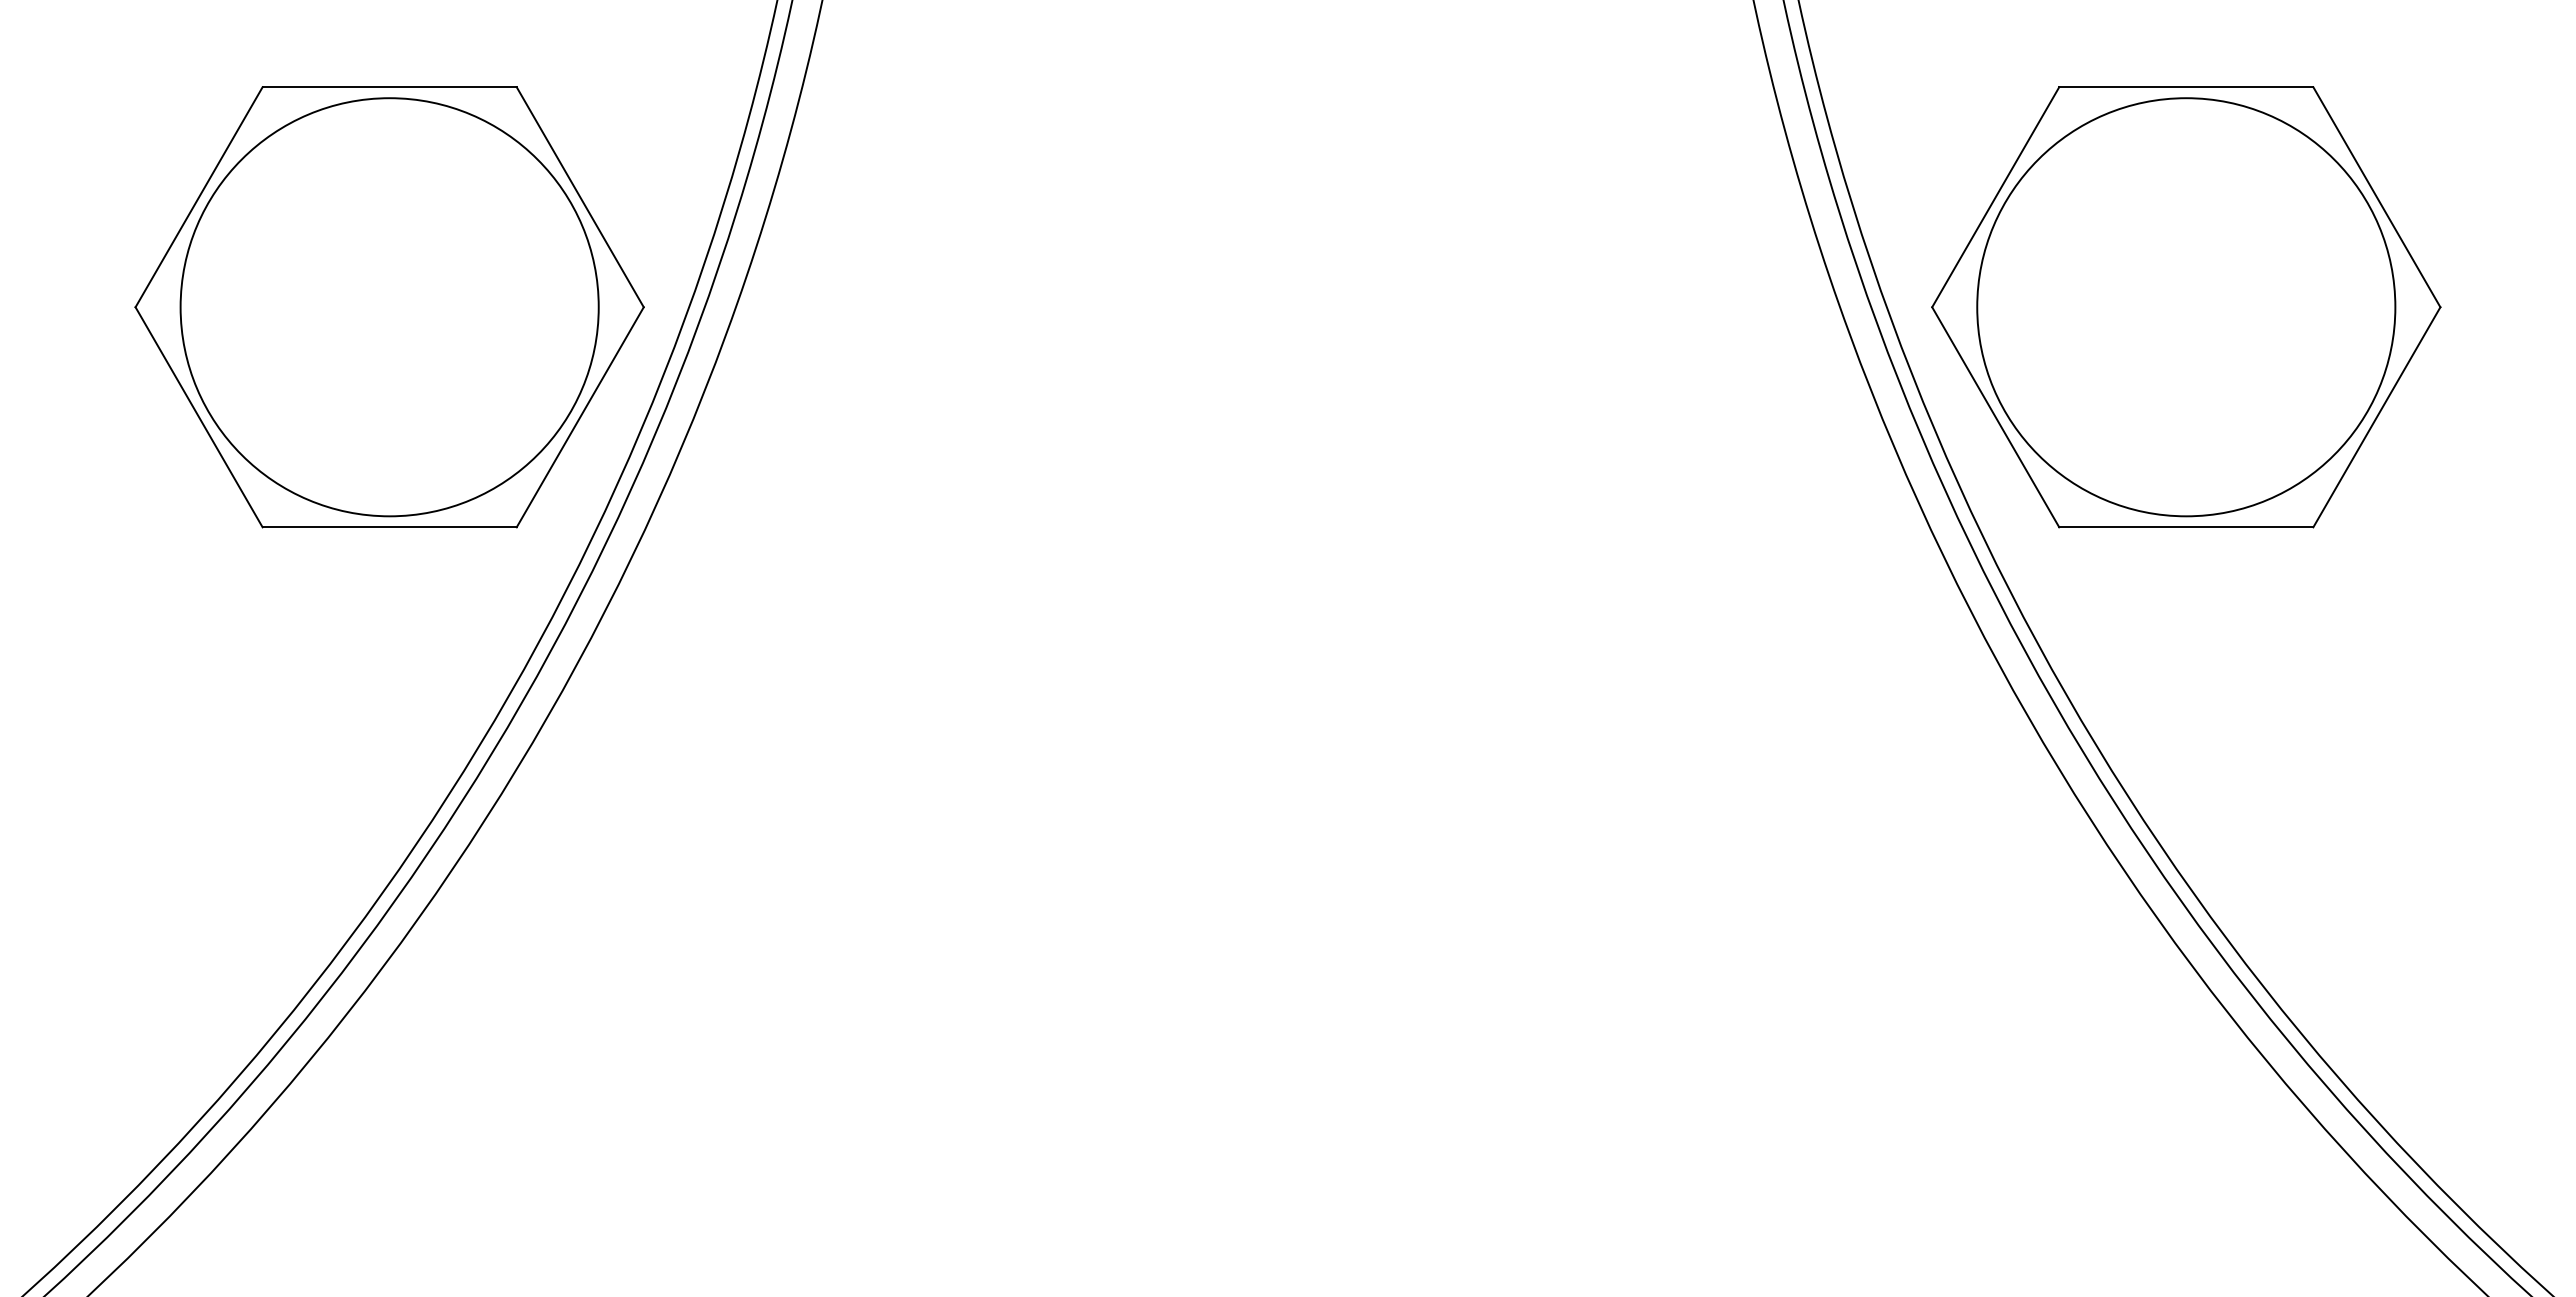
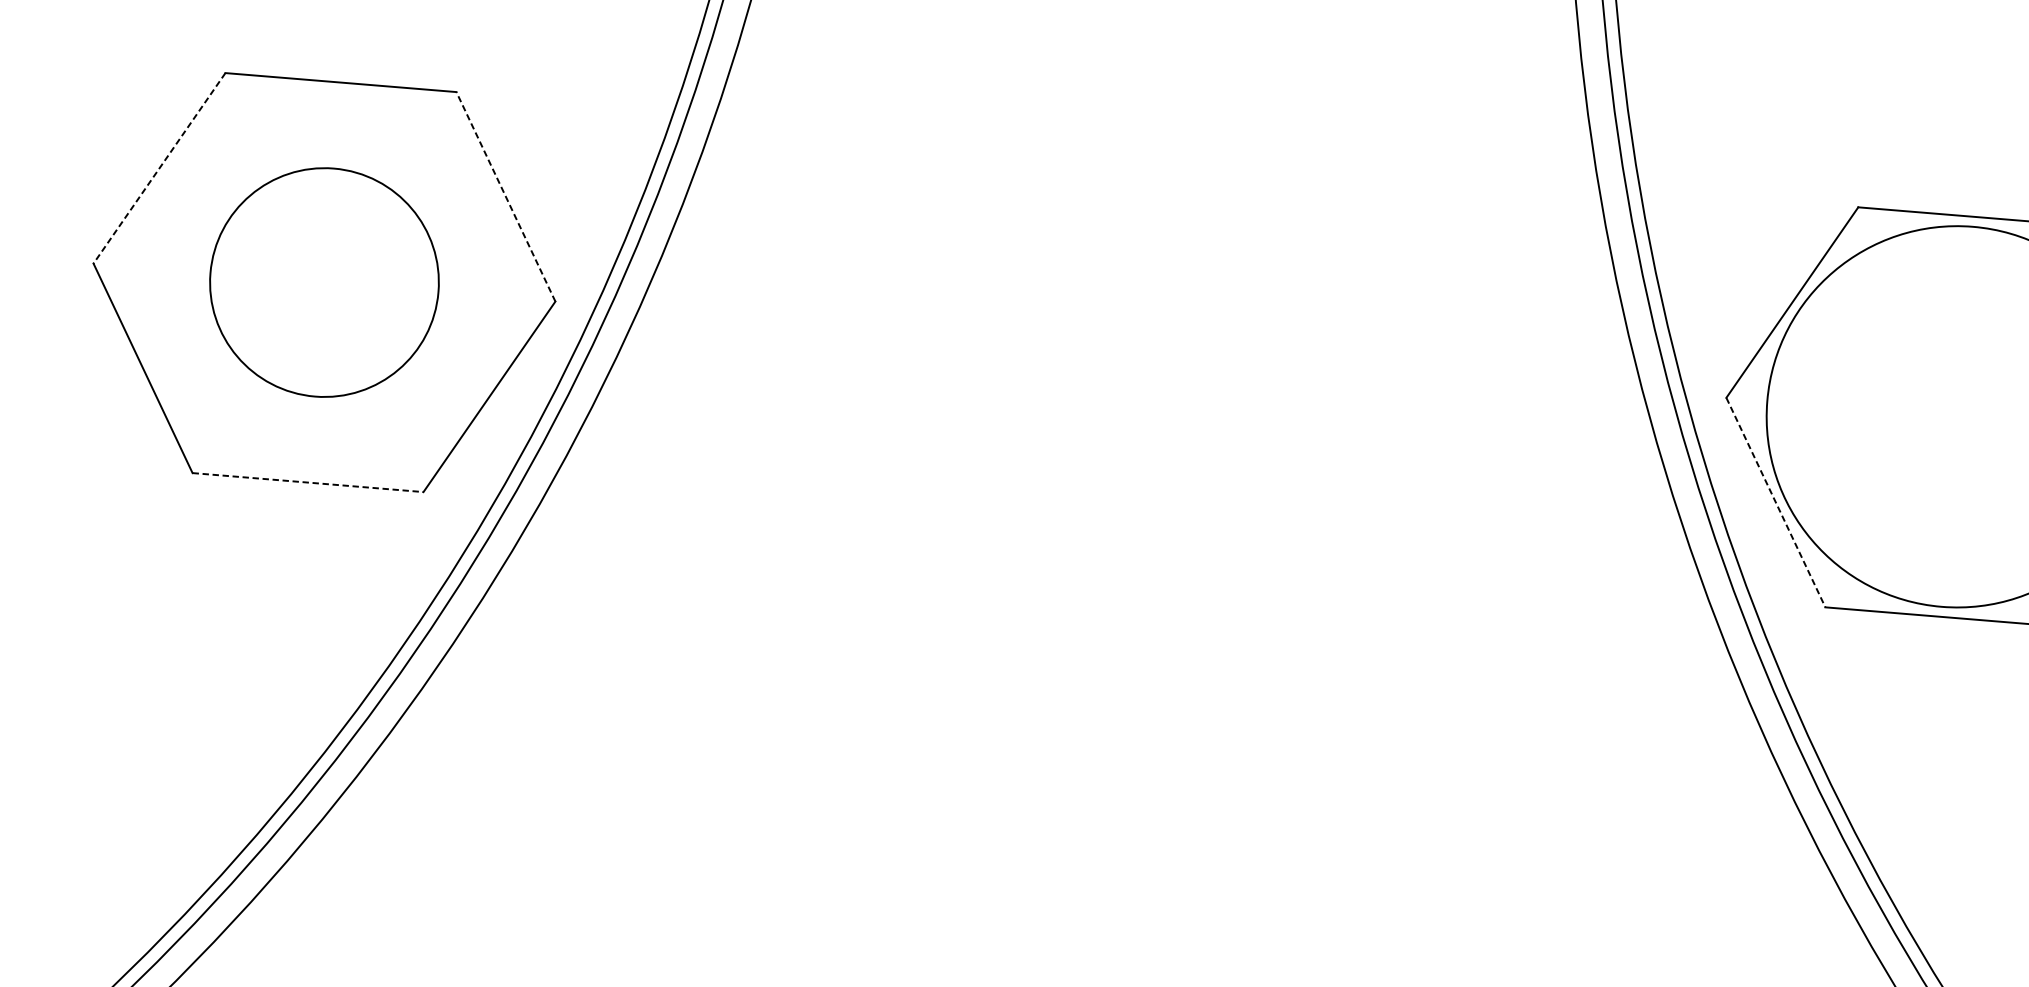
line: (580, 196) -> (506, 196), solid -> dashed
line: (198, 197) -> (158, 168), solid -> dashed
circle: (389, 307) -> (324, 282), size x0.6
line: (1995, 417) -> (1775, 502), solid -> dashed
line: (390, 527) -> (308, 482), solid -> dashed

